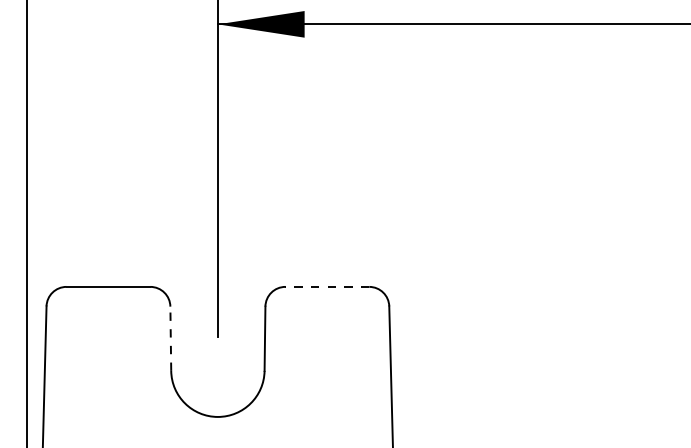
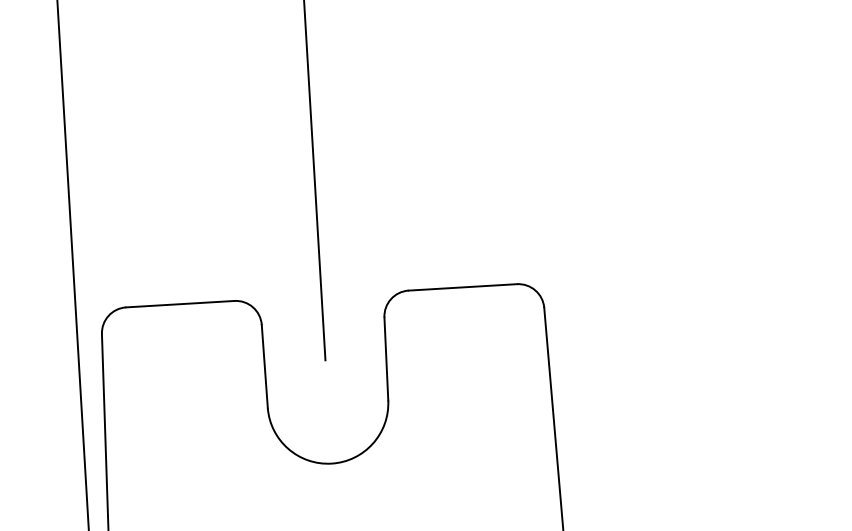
line: (327, 286) -> (463, 286), dashed -> solid
line: (170, 338) -> (264, 366), dashed -> solid

